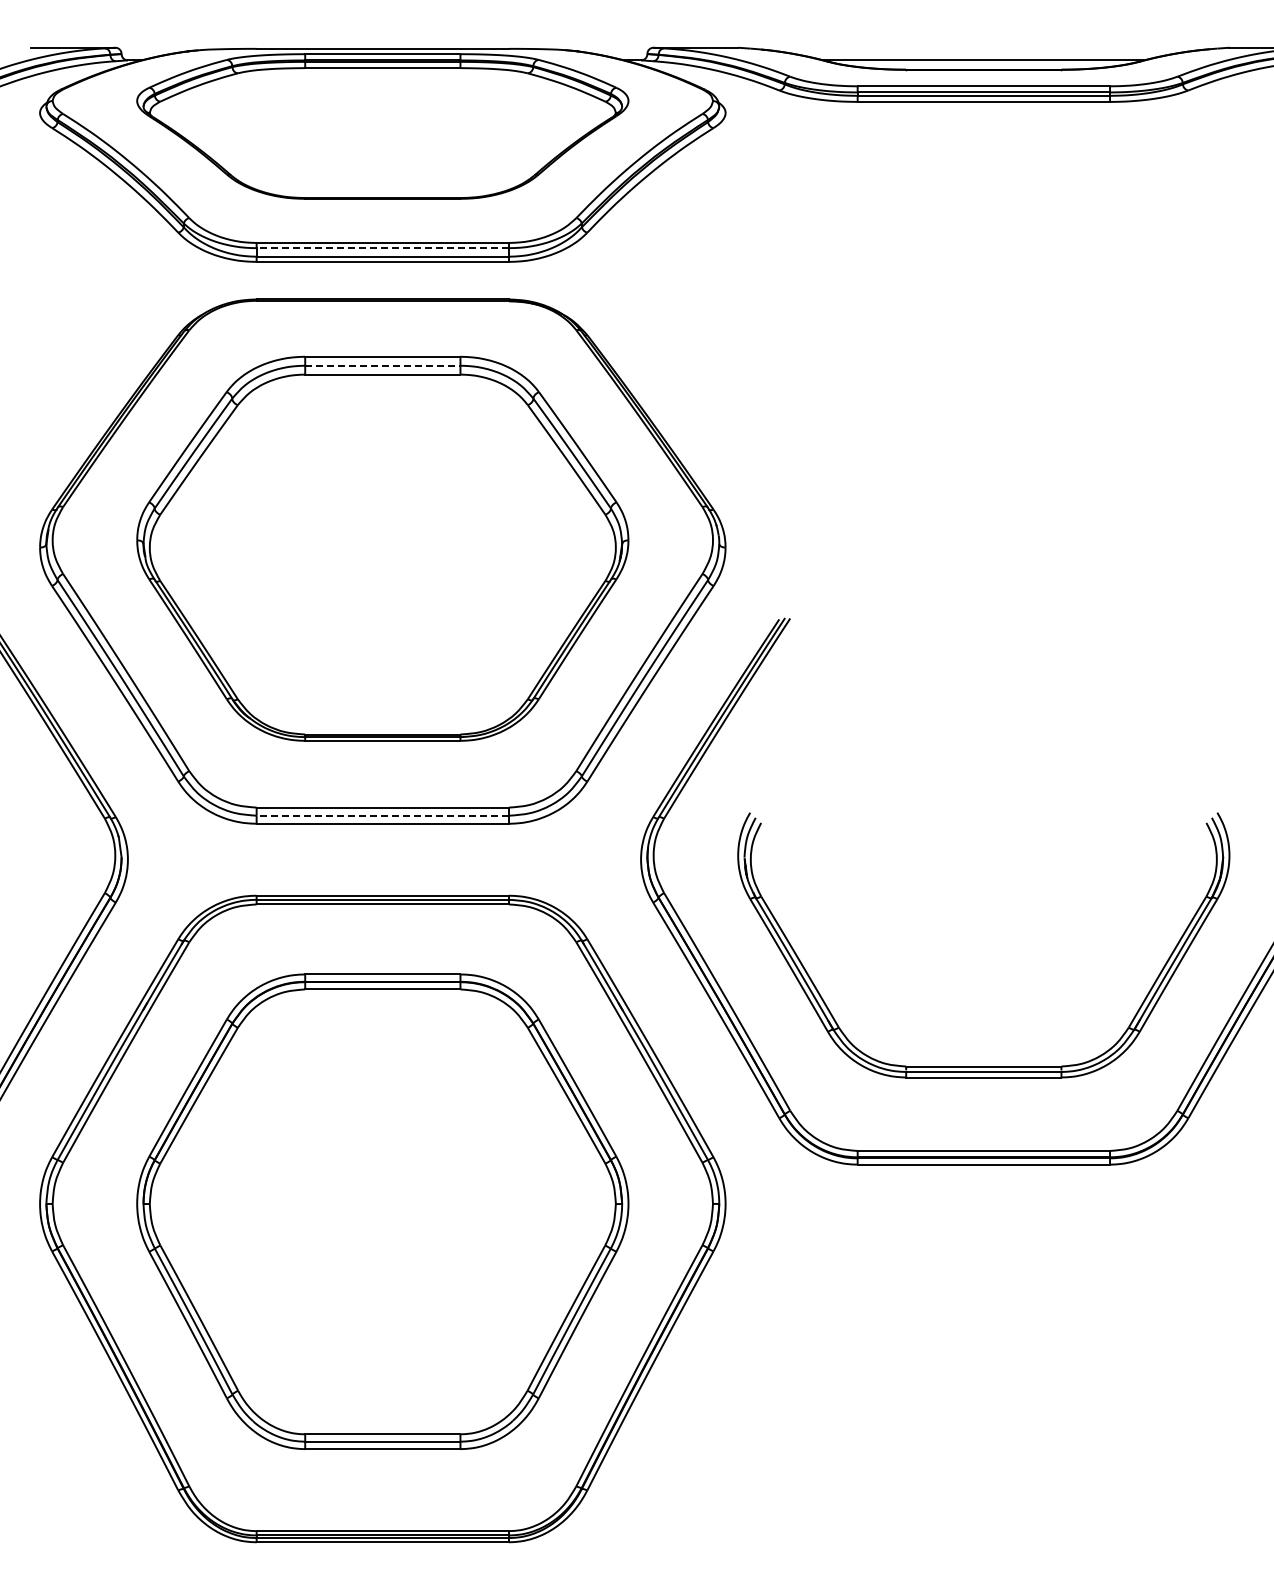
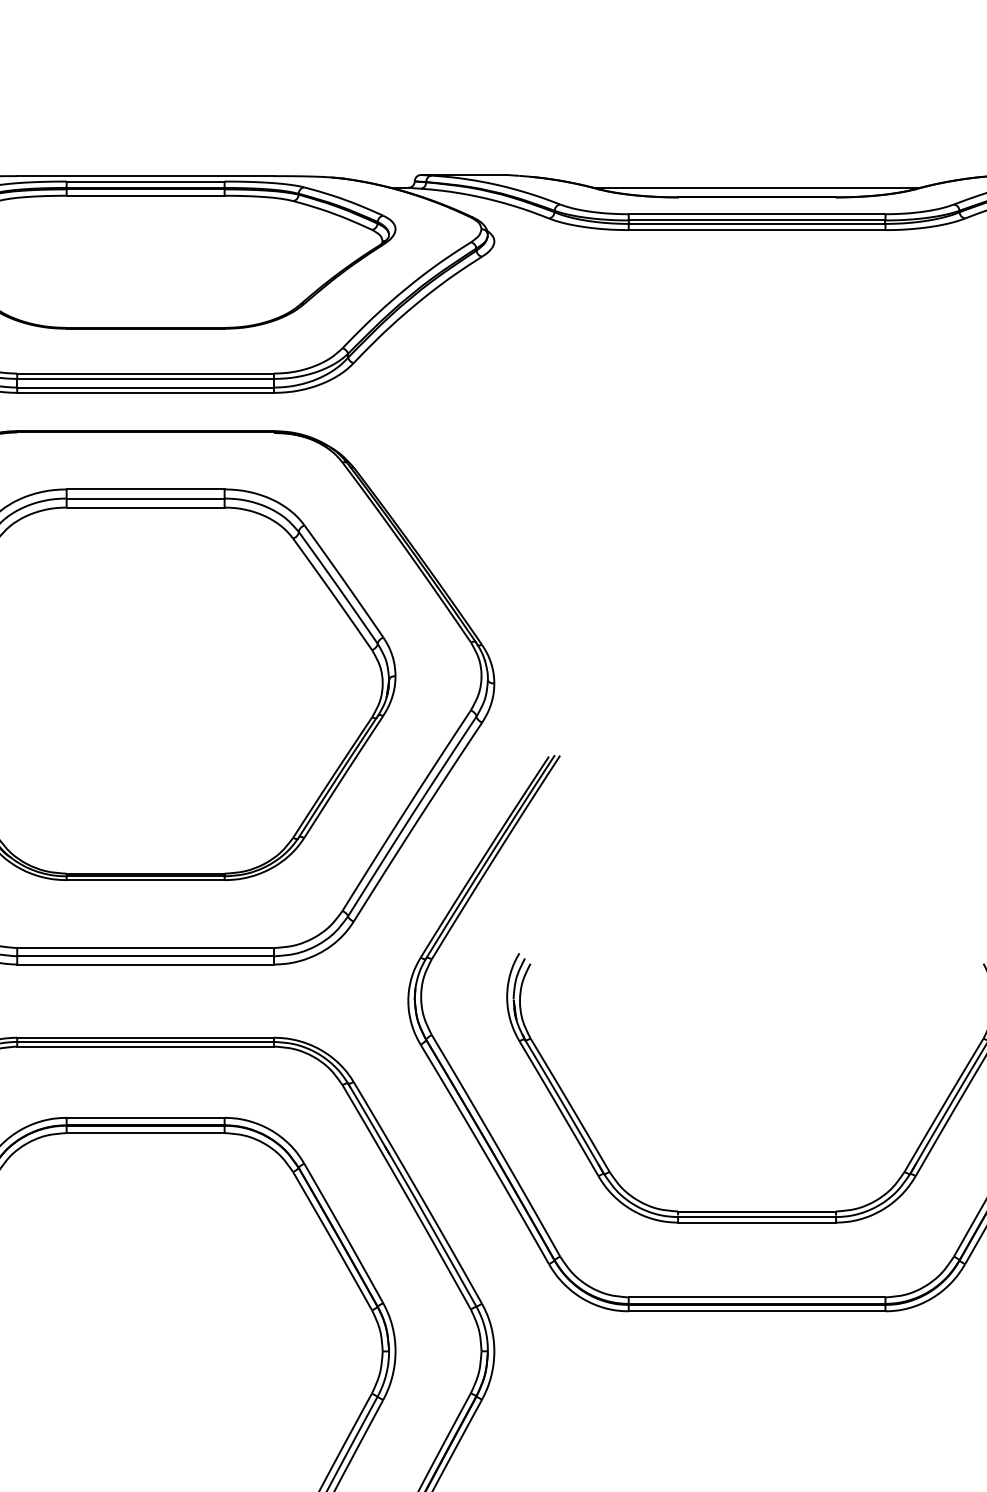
line: (382, 248) -> (145, 379), dashed -> solid
line: (382, 365) -> (145, 498), dashed -> solid
line: (382, 815) -> (145, 956), dashed -> solid

